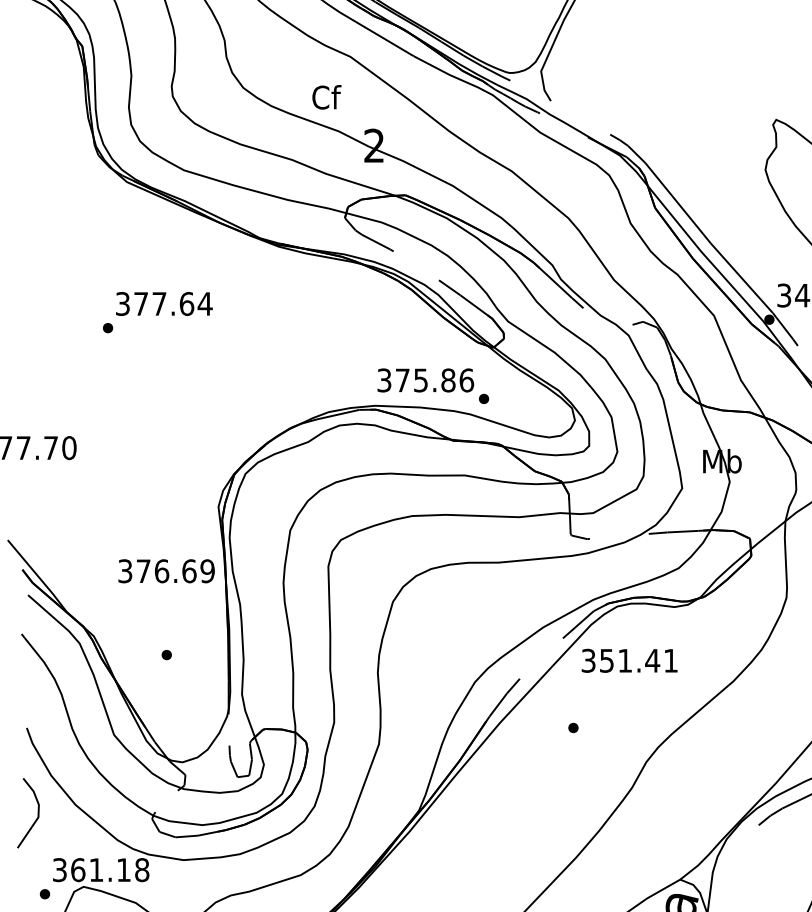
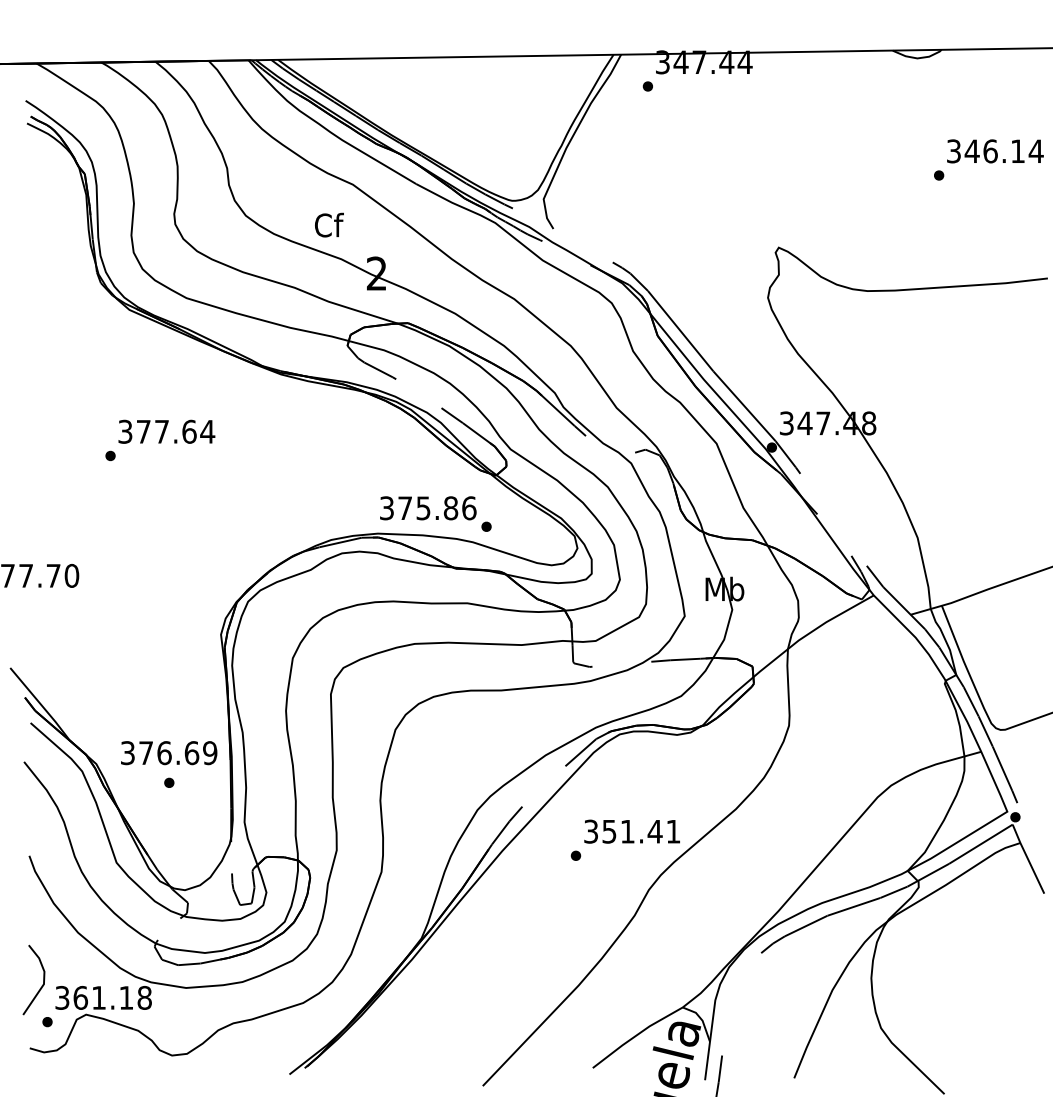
text: (166, 571) -> (169, 753), moved
text: (628, 660) -> (631, 831), moved
line: (37, 812) -> (43, 979), moved

